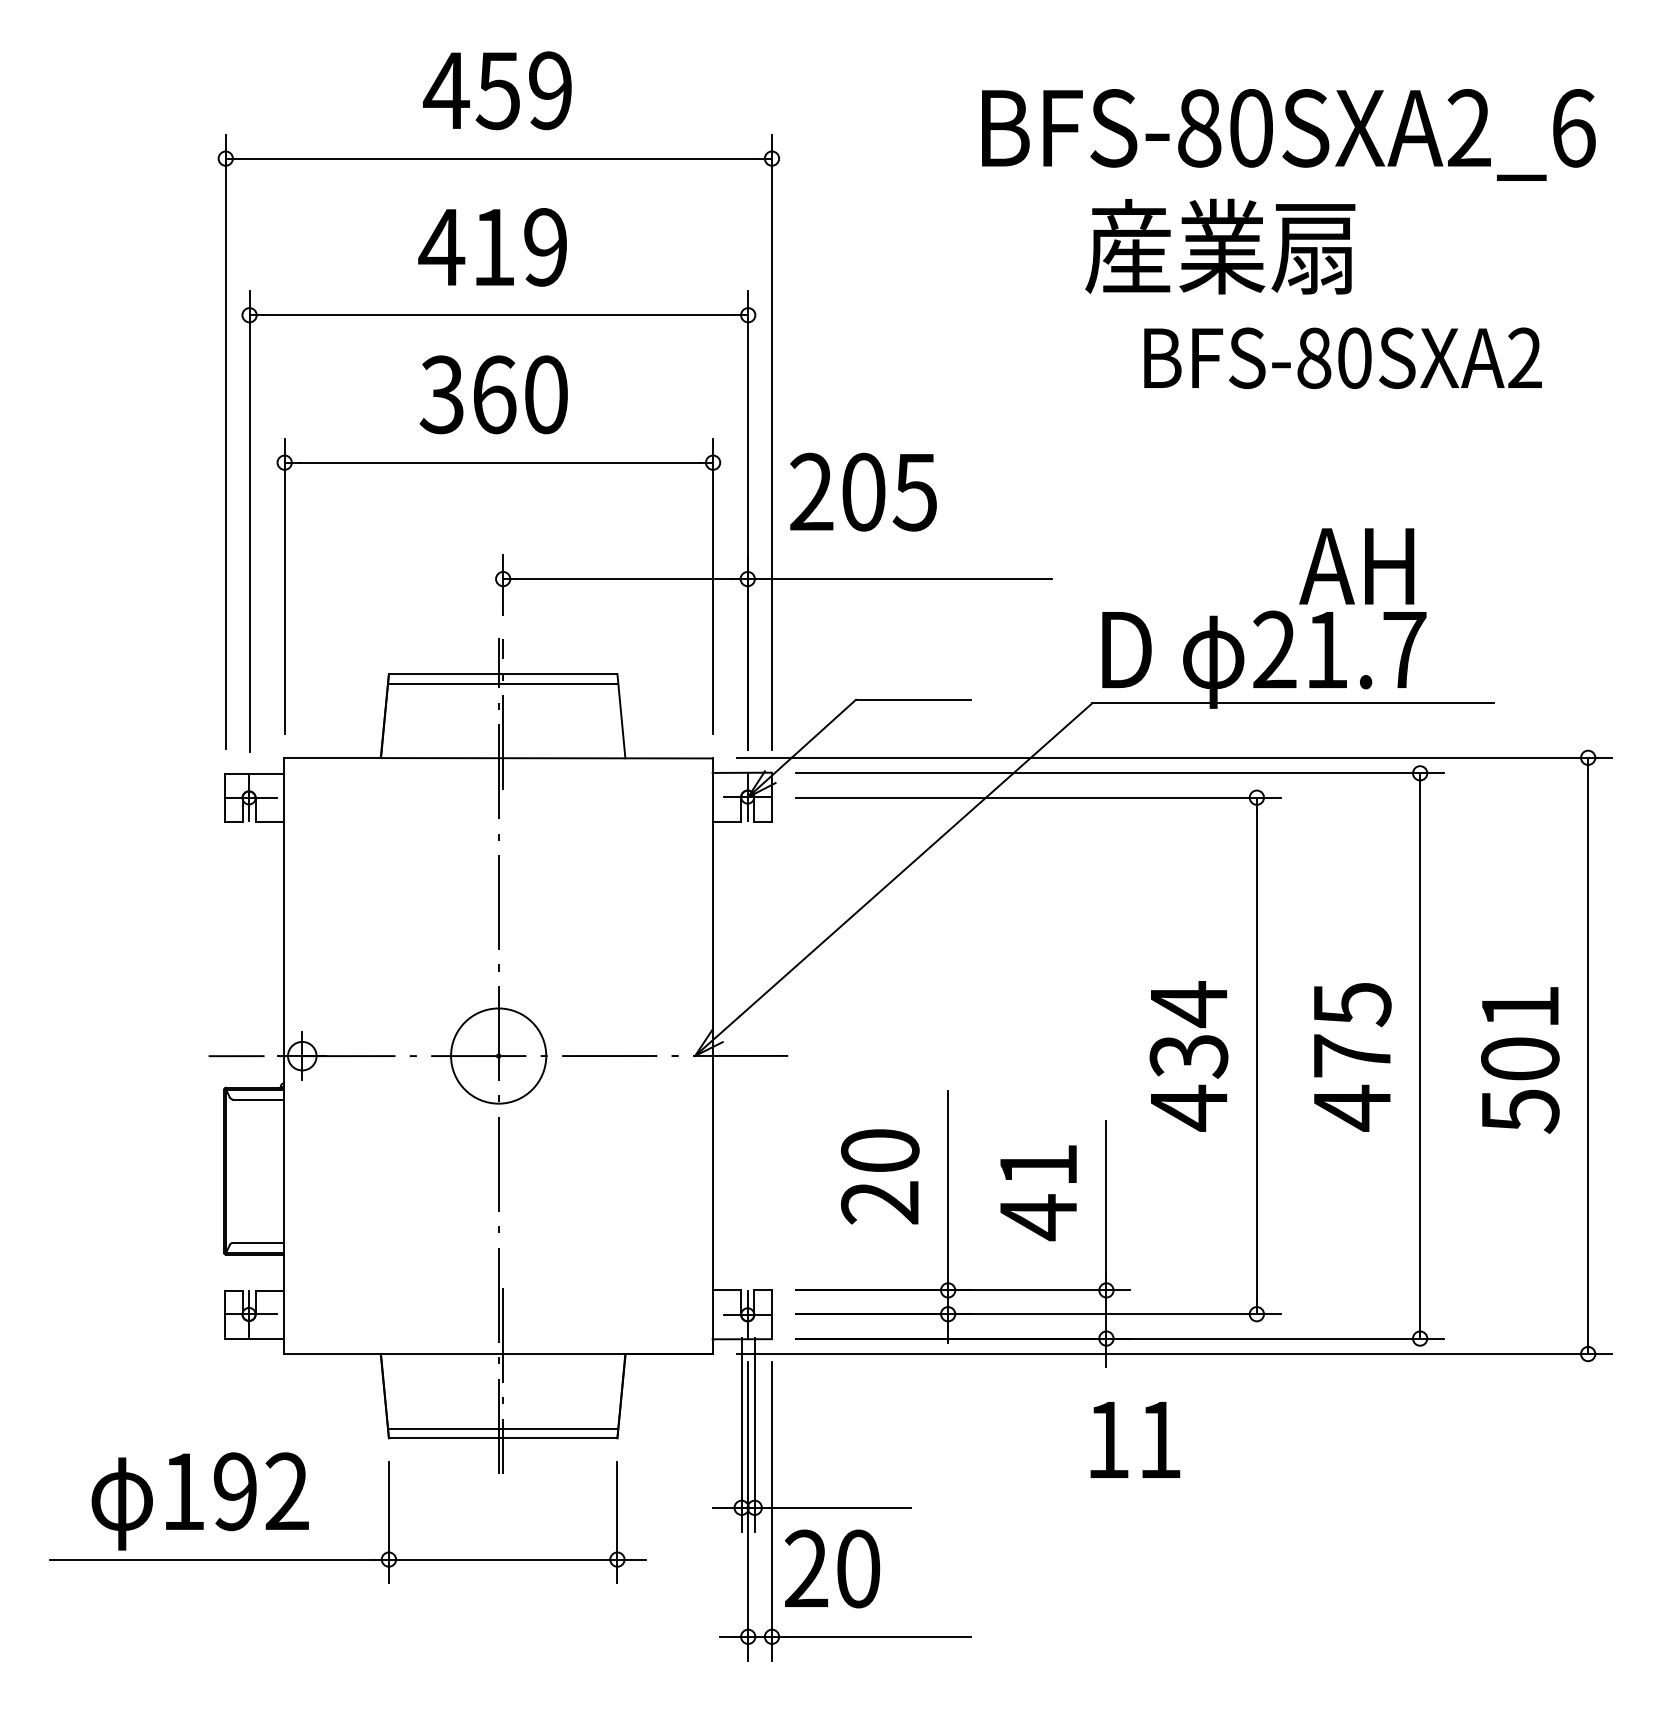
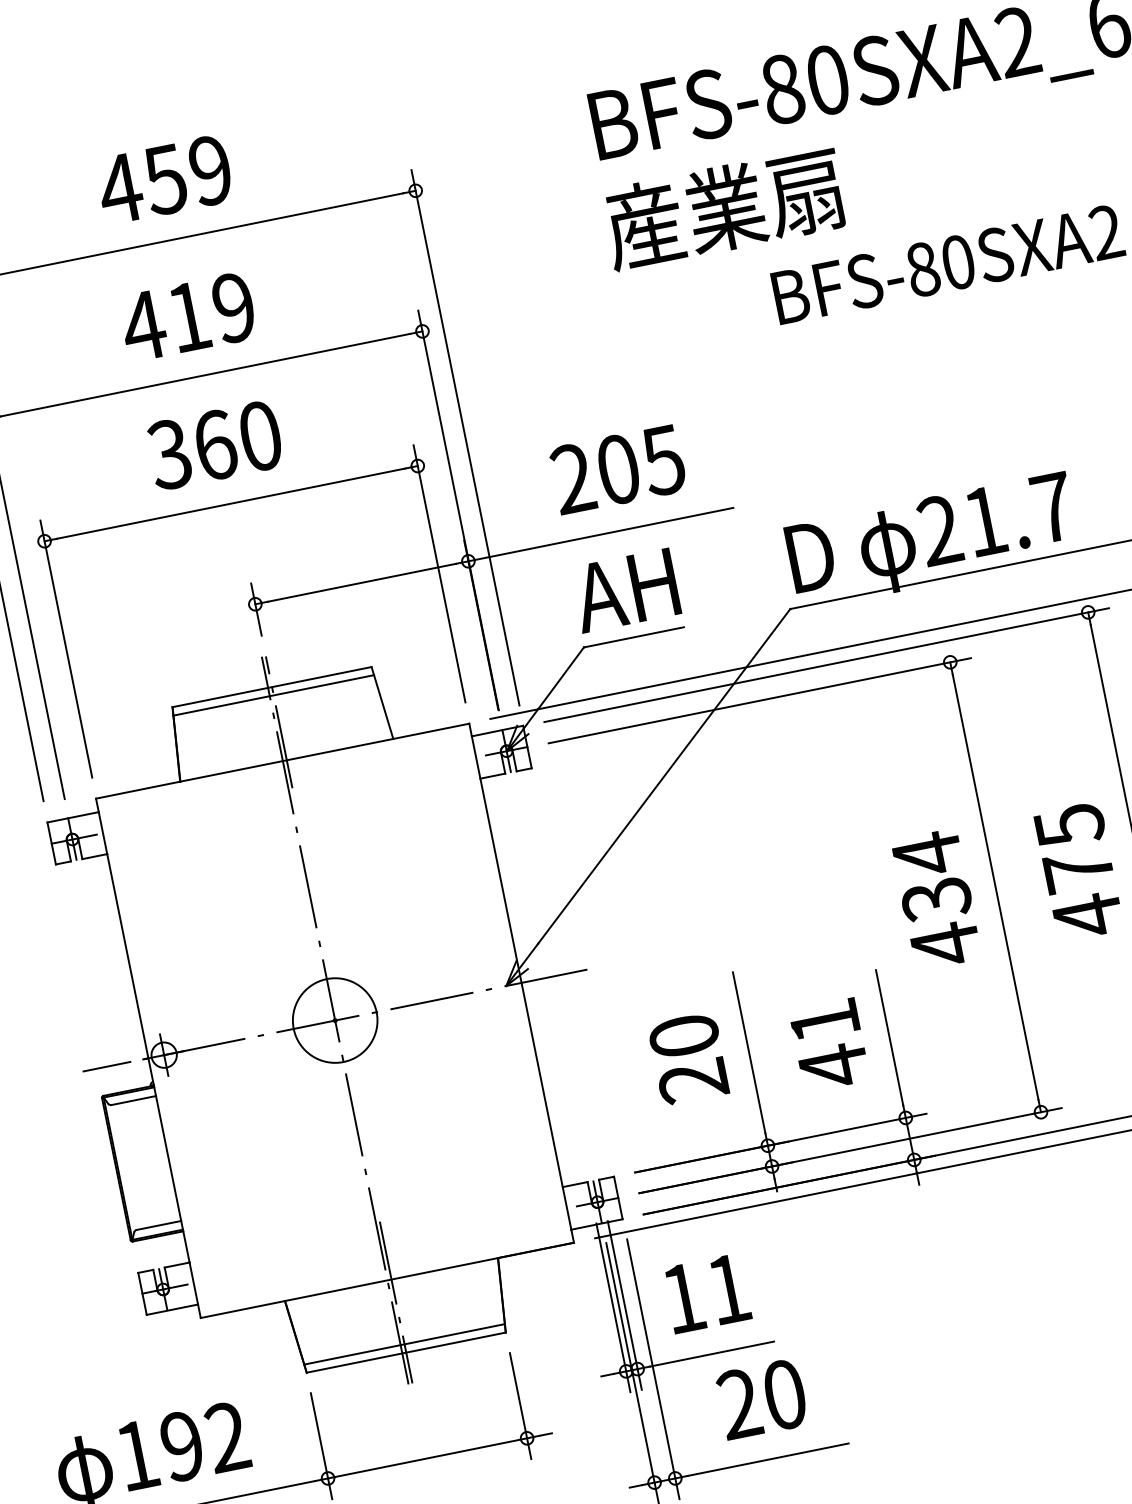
text: (1220, 246) -> (724, 208), moved
text: (863, 491) -> (618, 468), moved
text: (1356, 566) -> (625, 590), moved
text: (1135, 1439) -> (707, 1293), moved
text: (832, 1568) -> (762, 1398), moved

